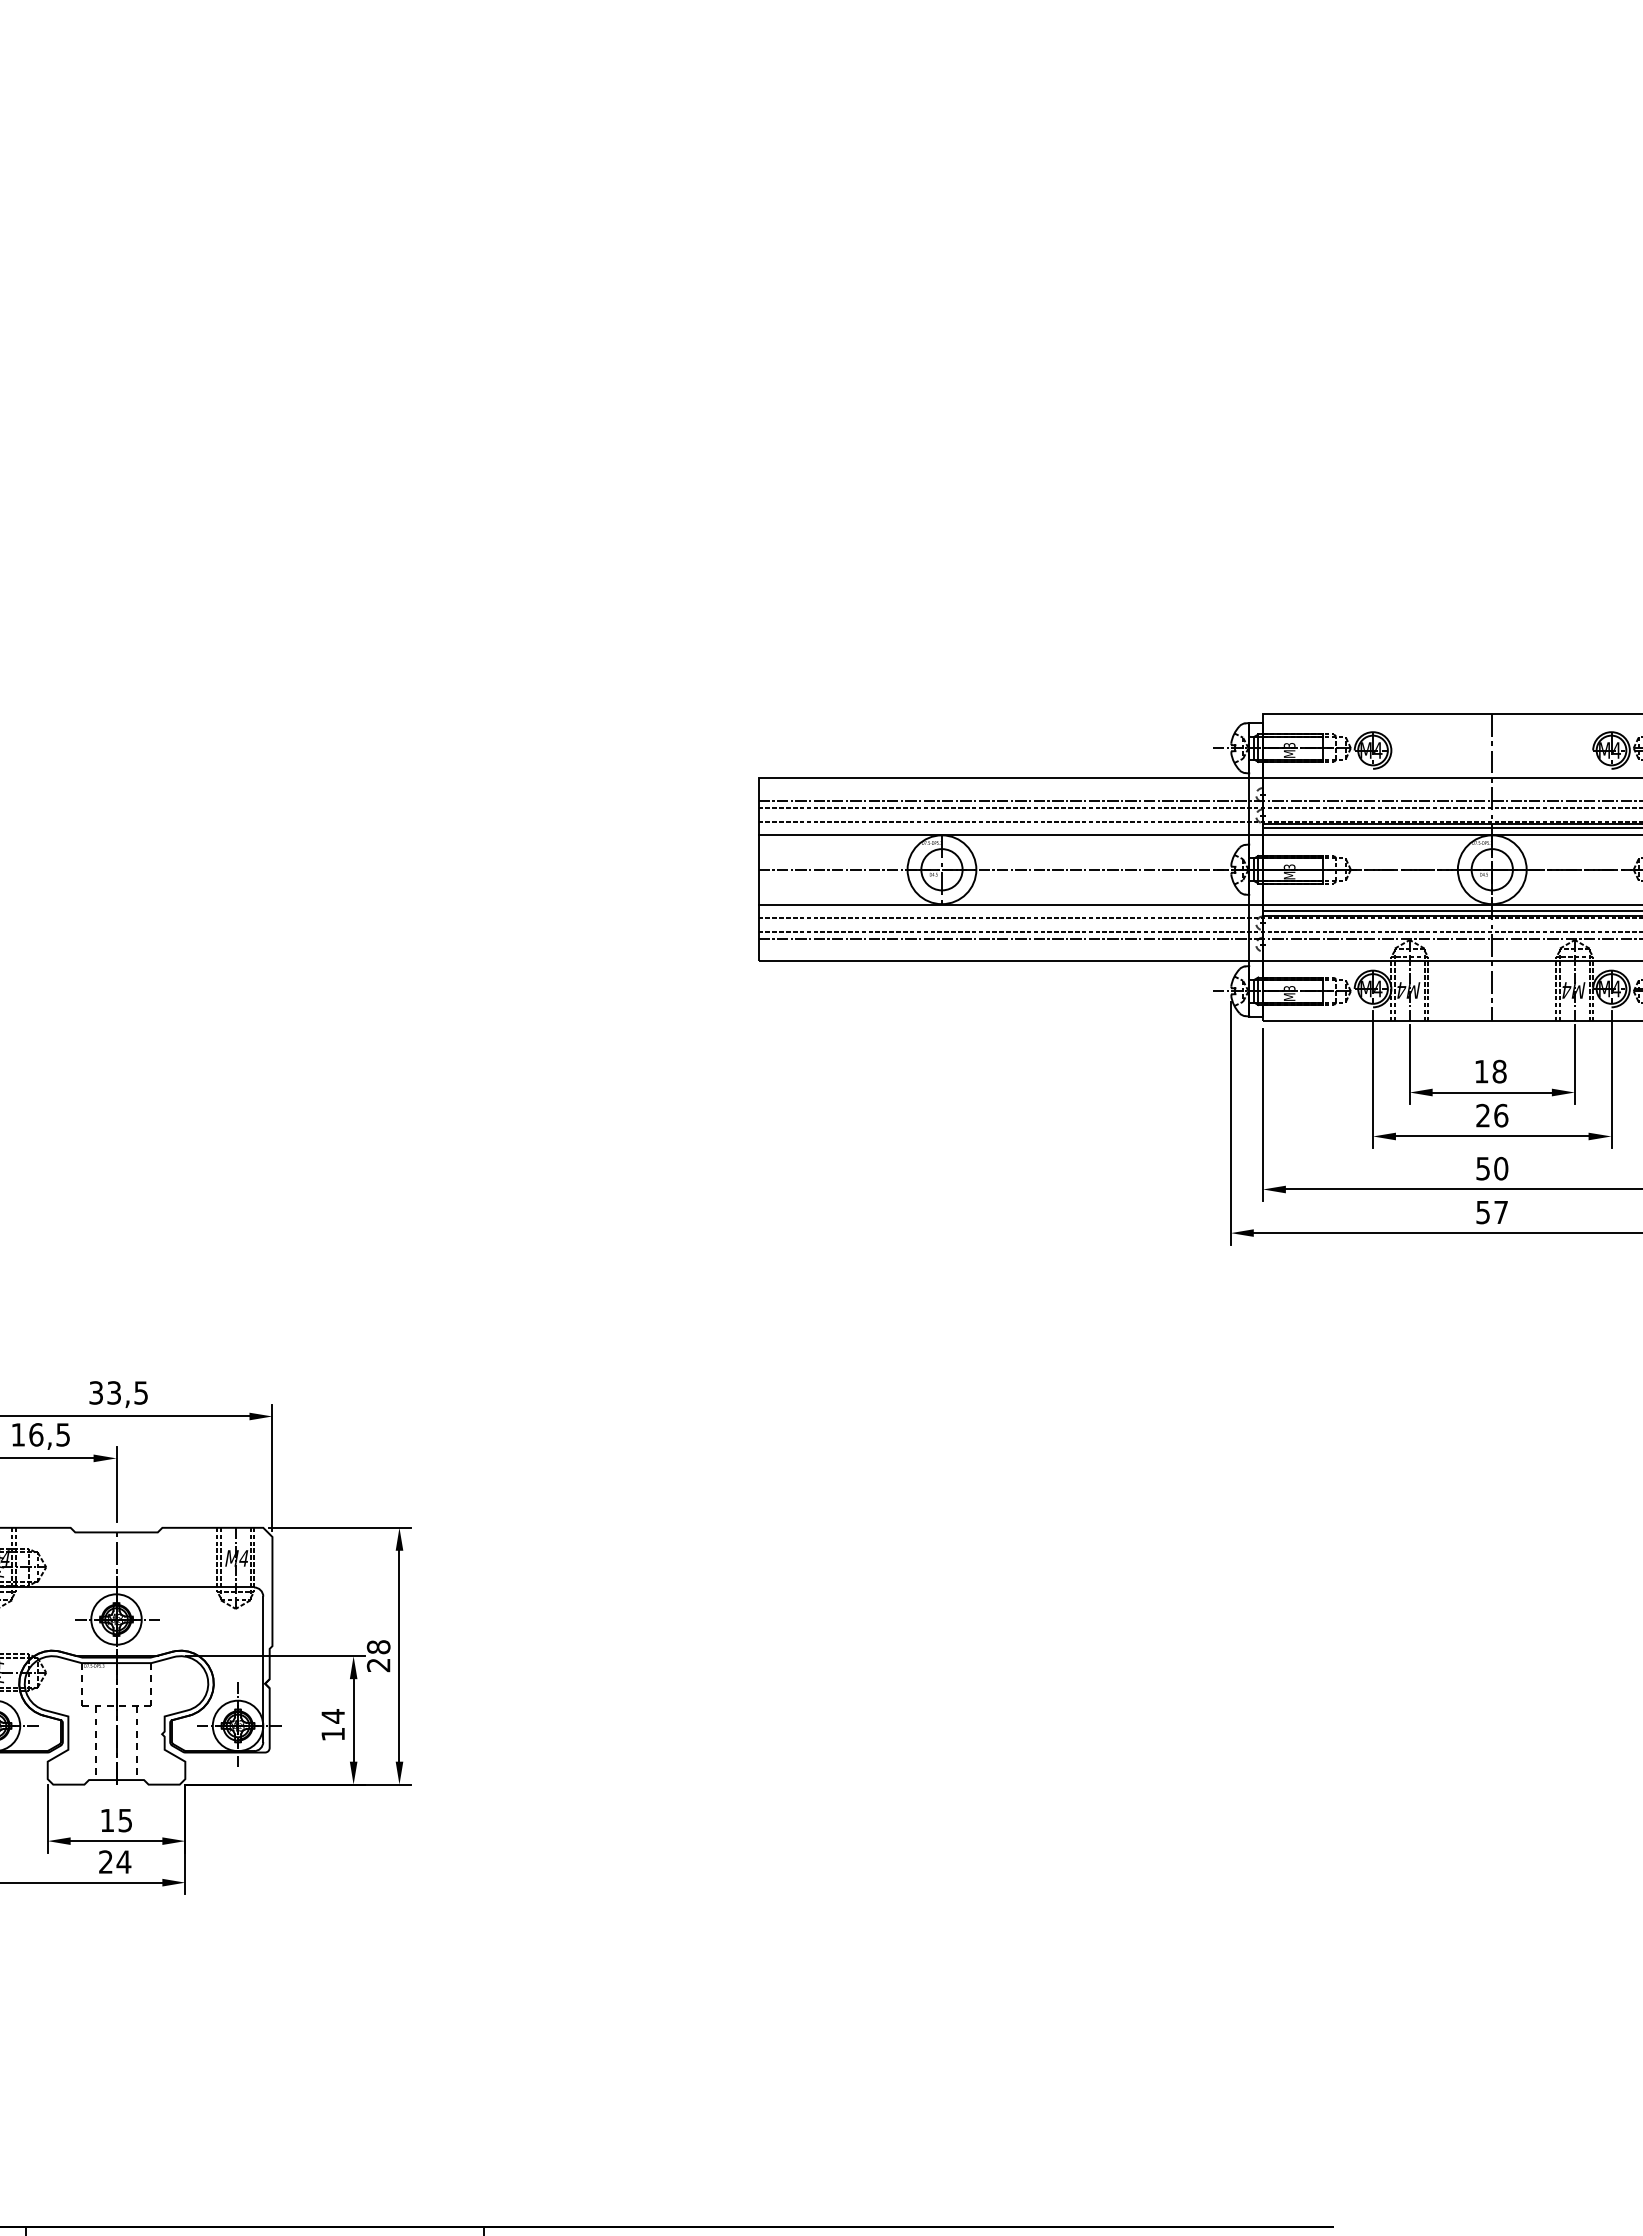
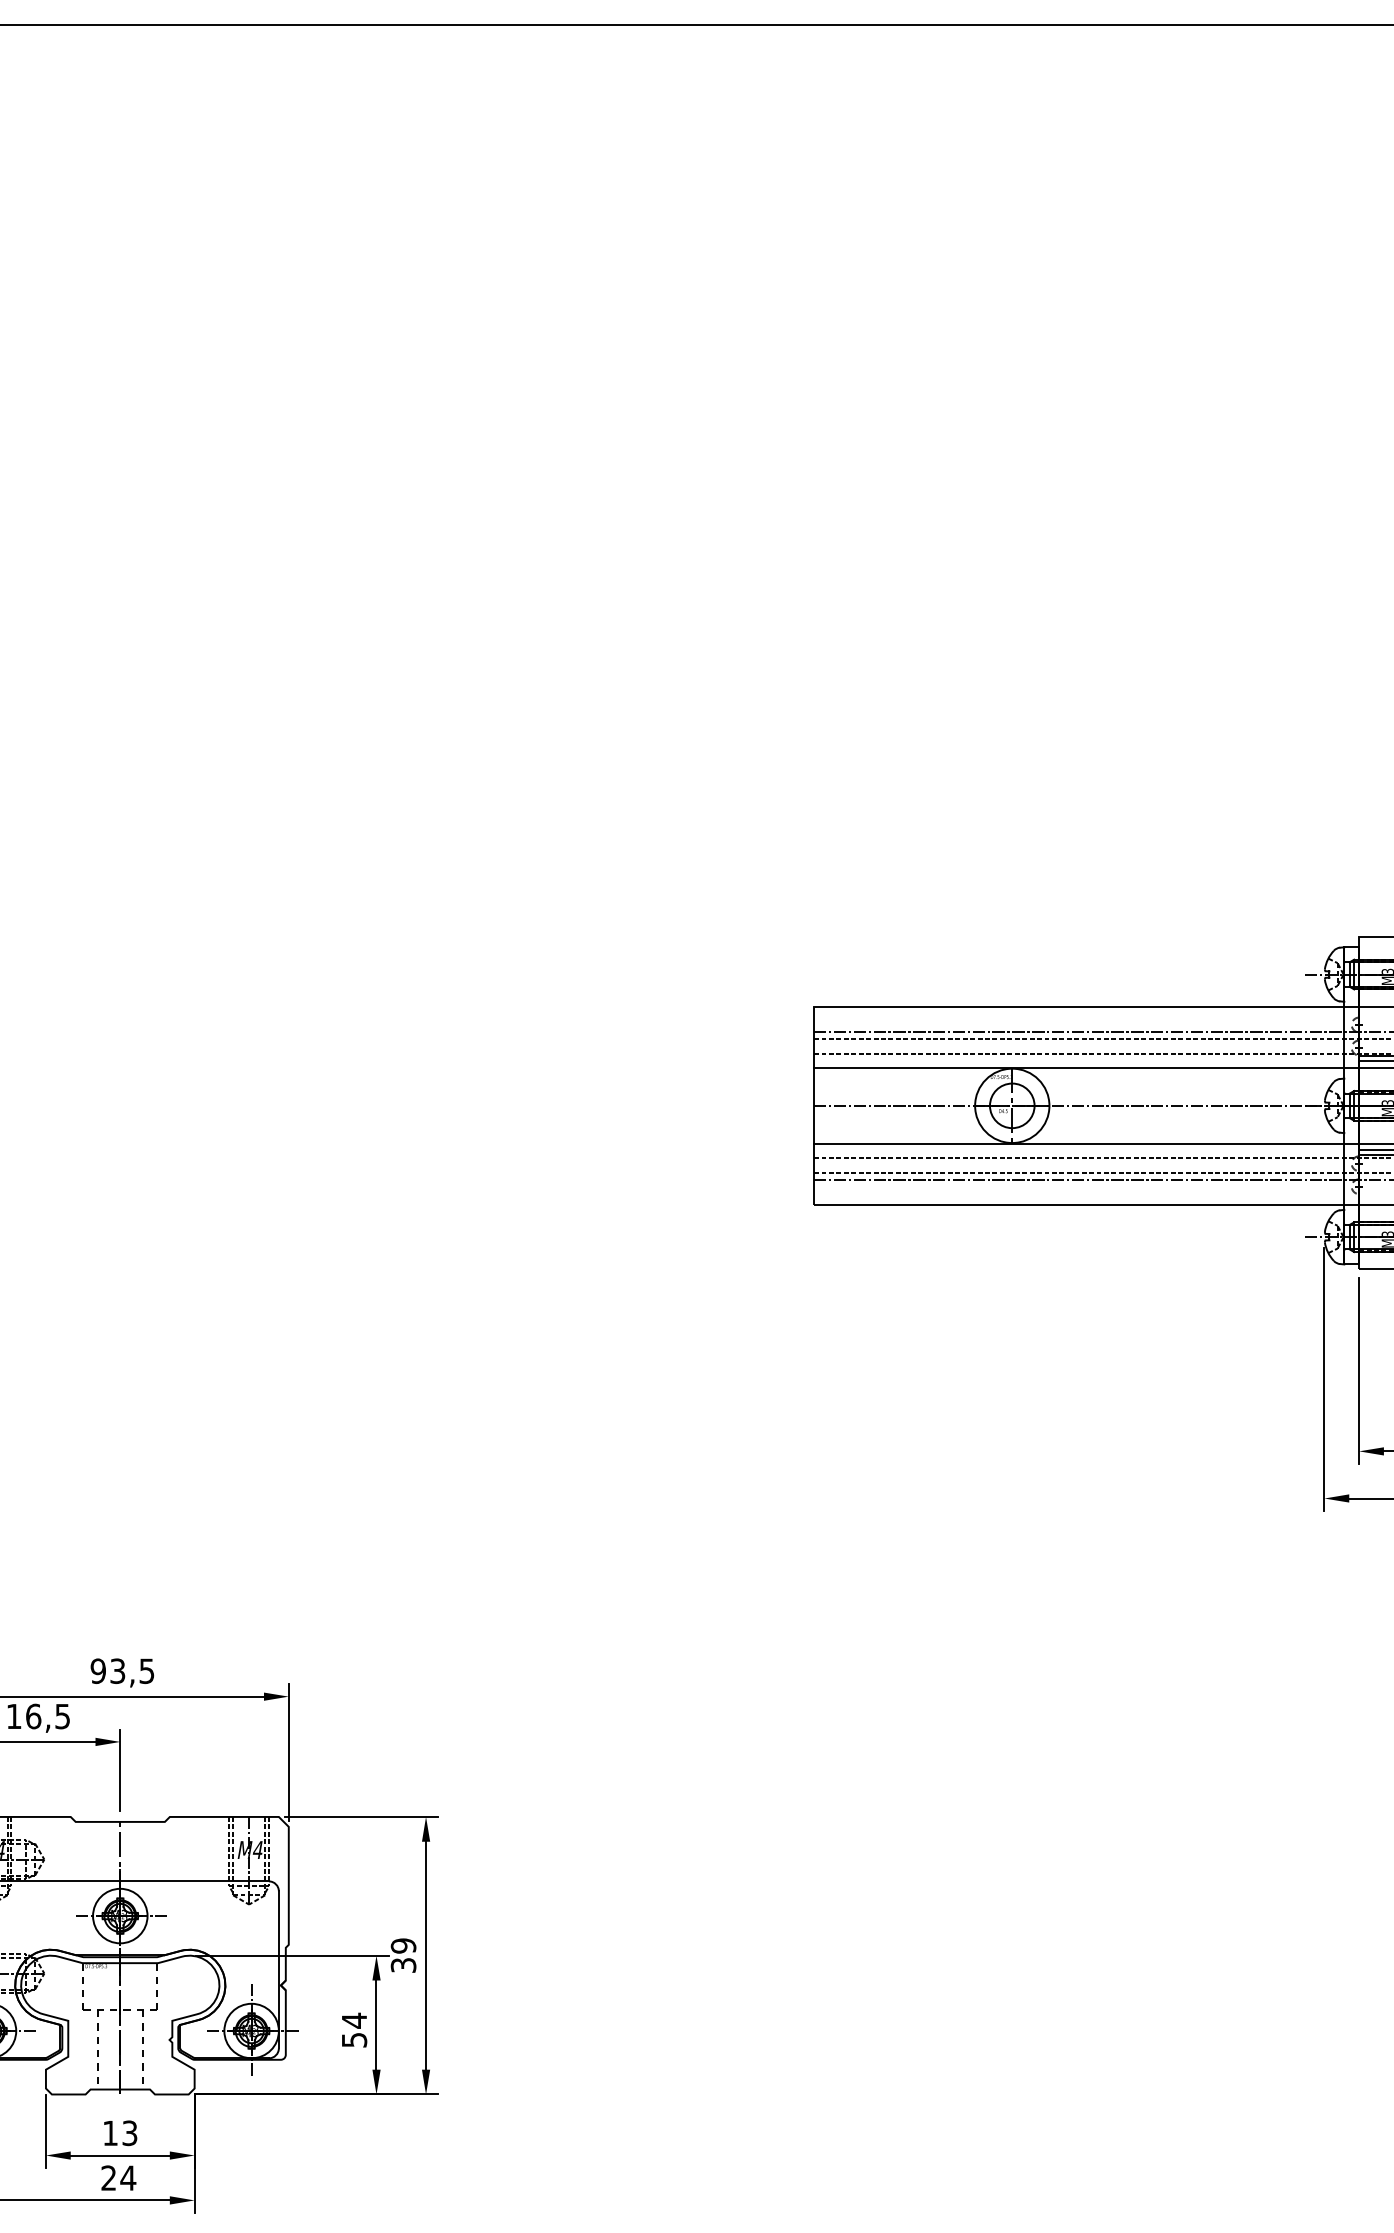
text: (96, 1392) -> (98, 1670), 33,5 -> 93,5
text: (378, 1656) -> (403, 1956), 28 -> 39
text: (333, 1734) -> (354, 2040), 14 -> 54
text: (125, 1819) -> (129, 2132), 15 -> 13

